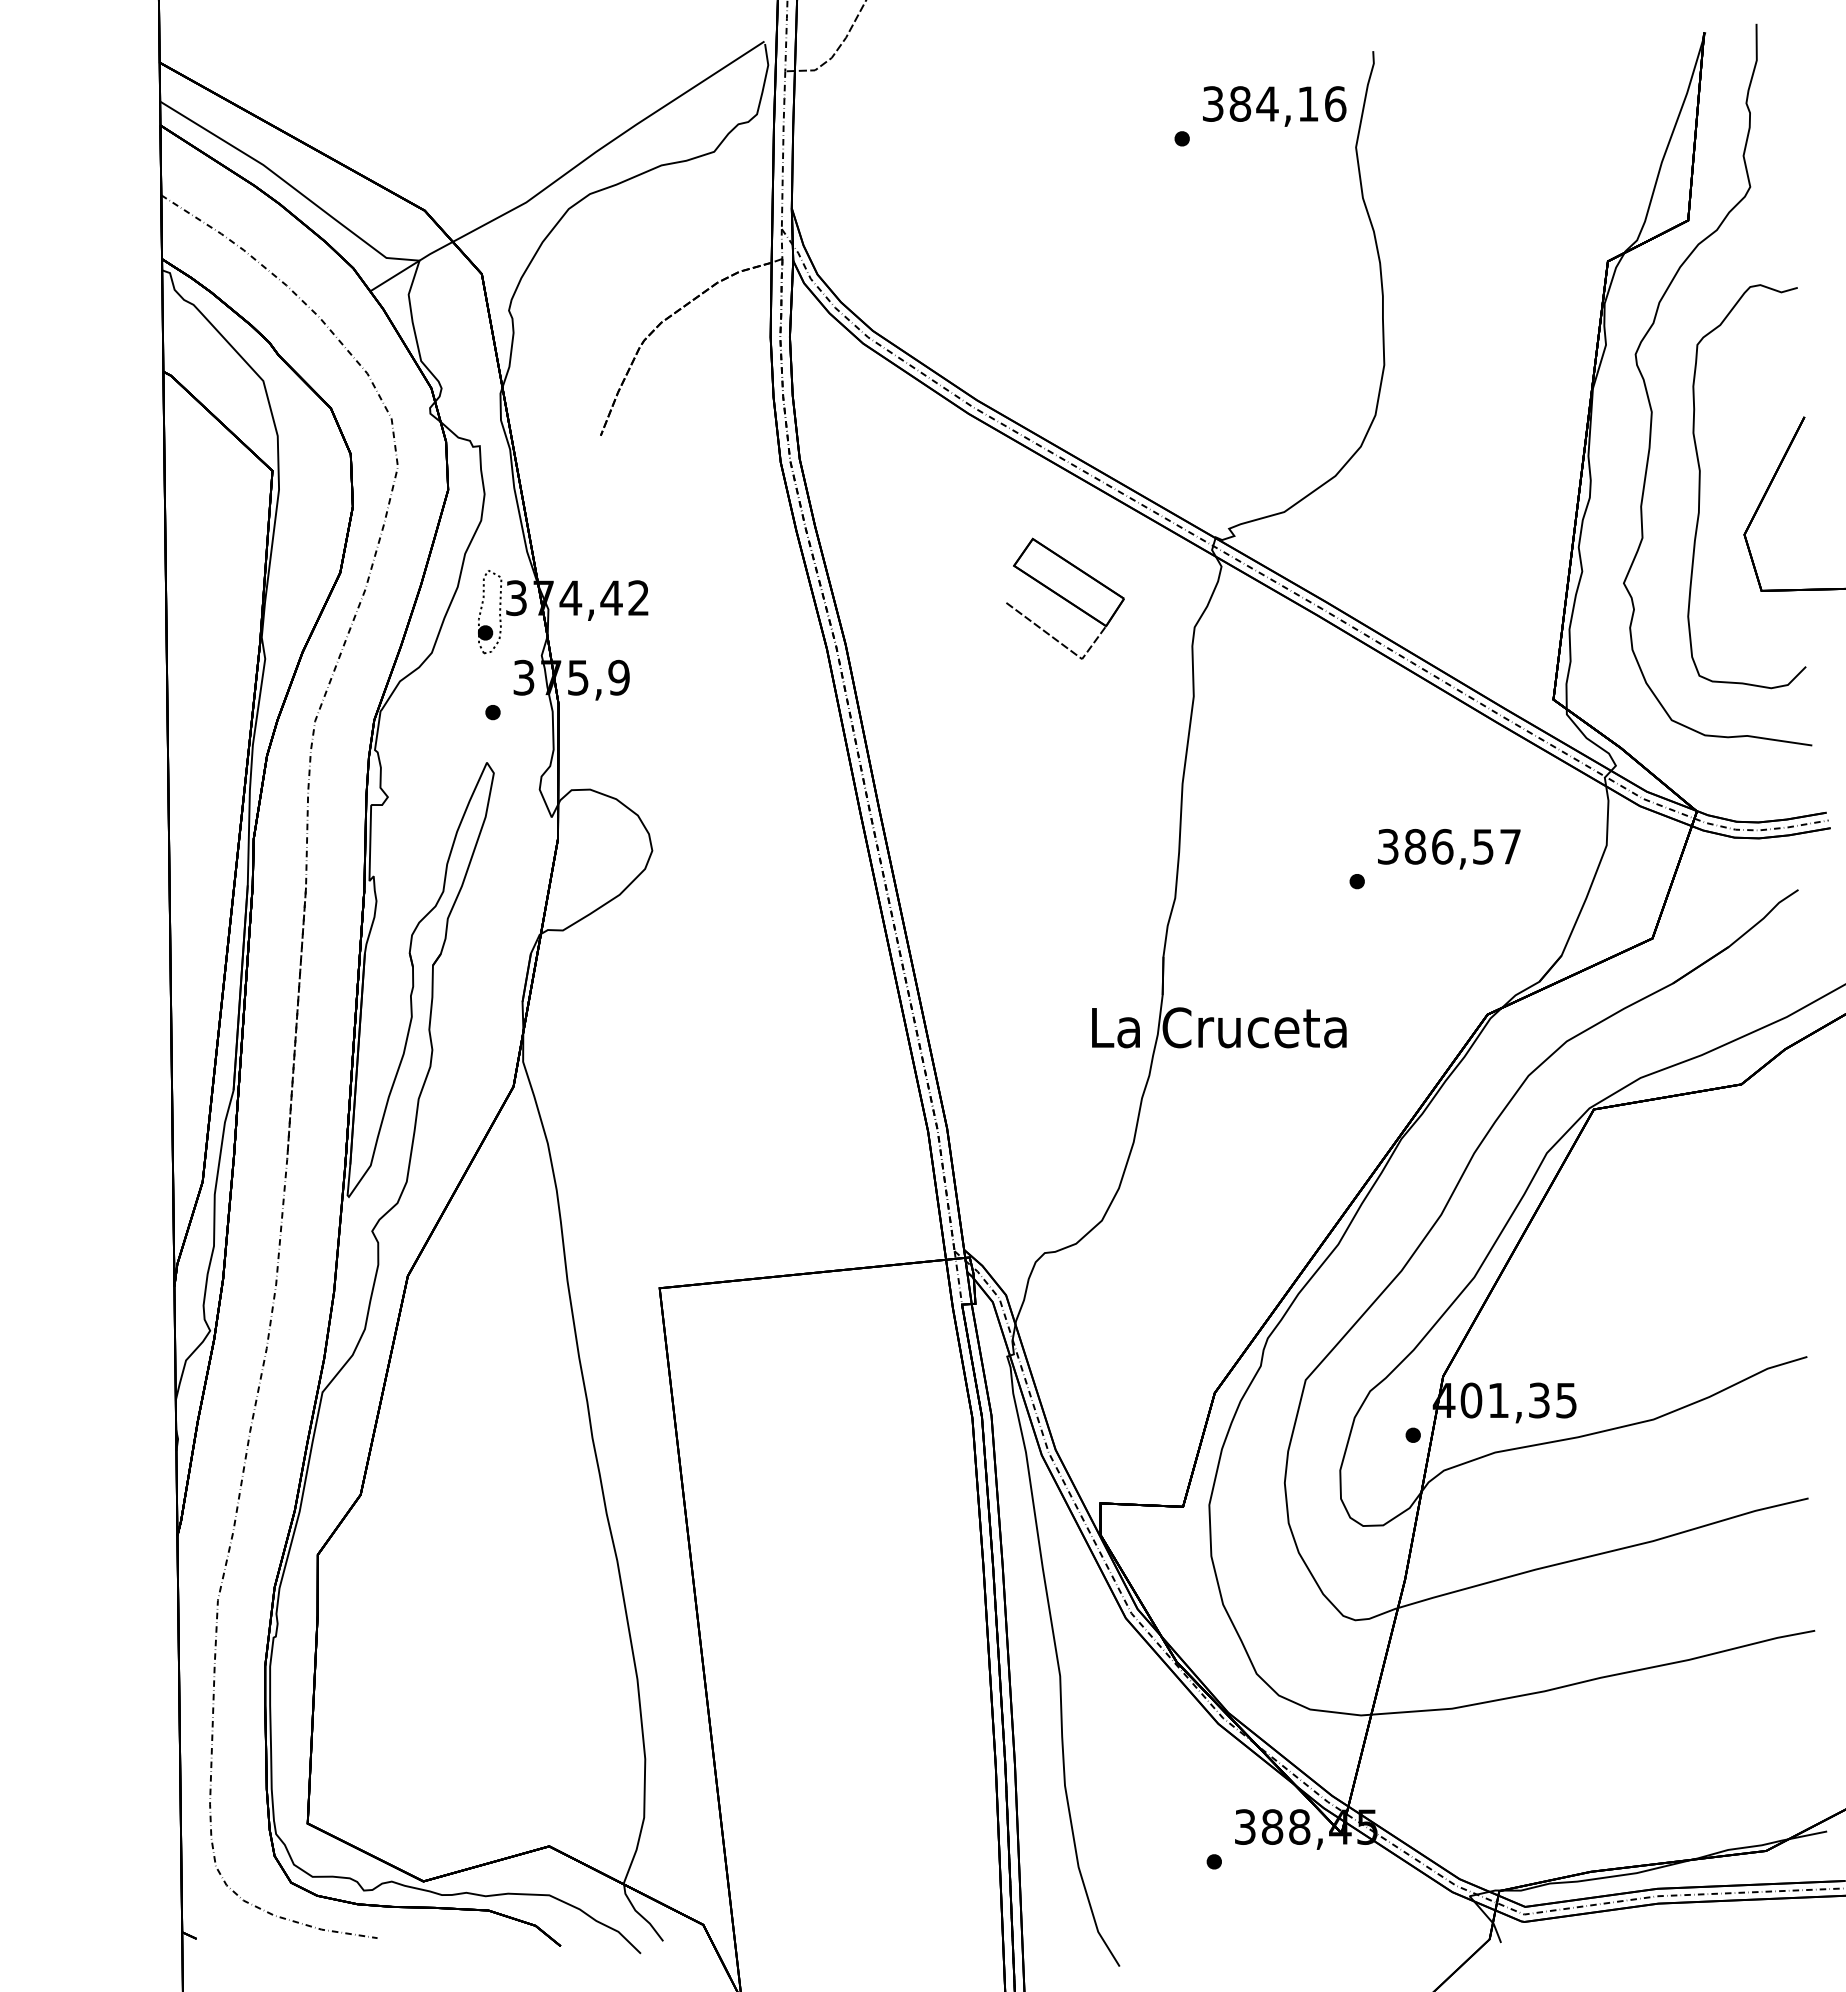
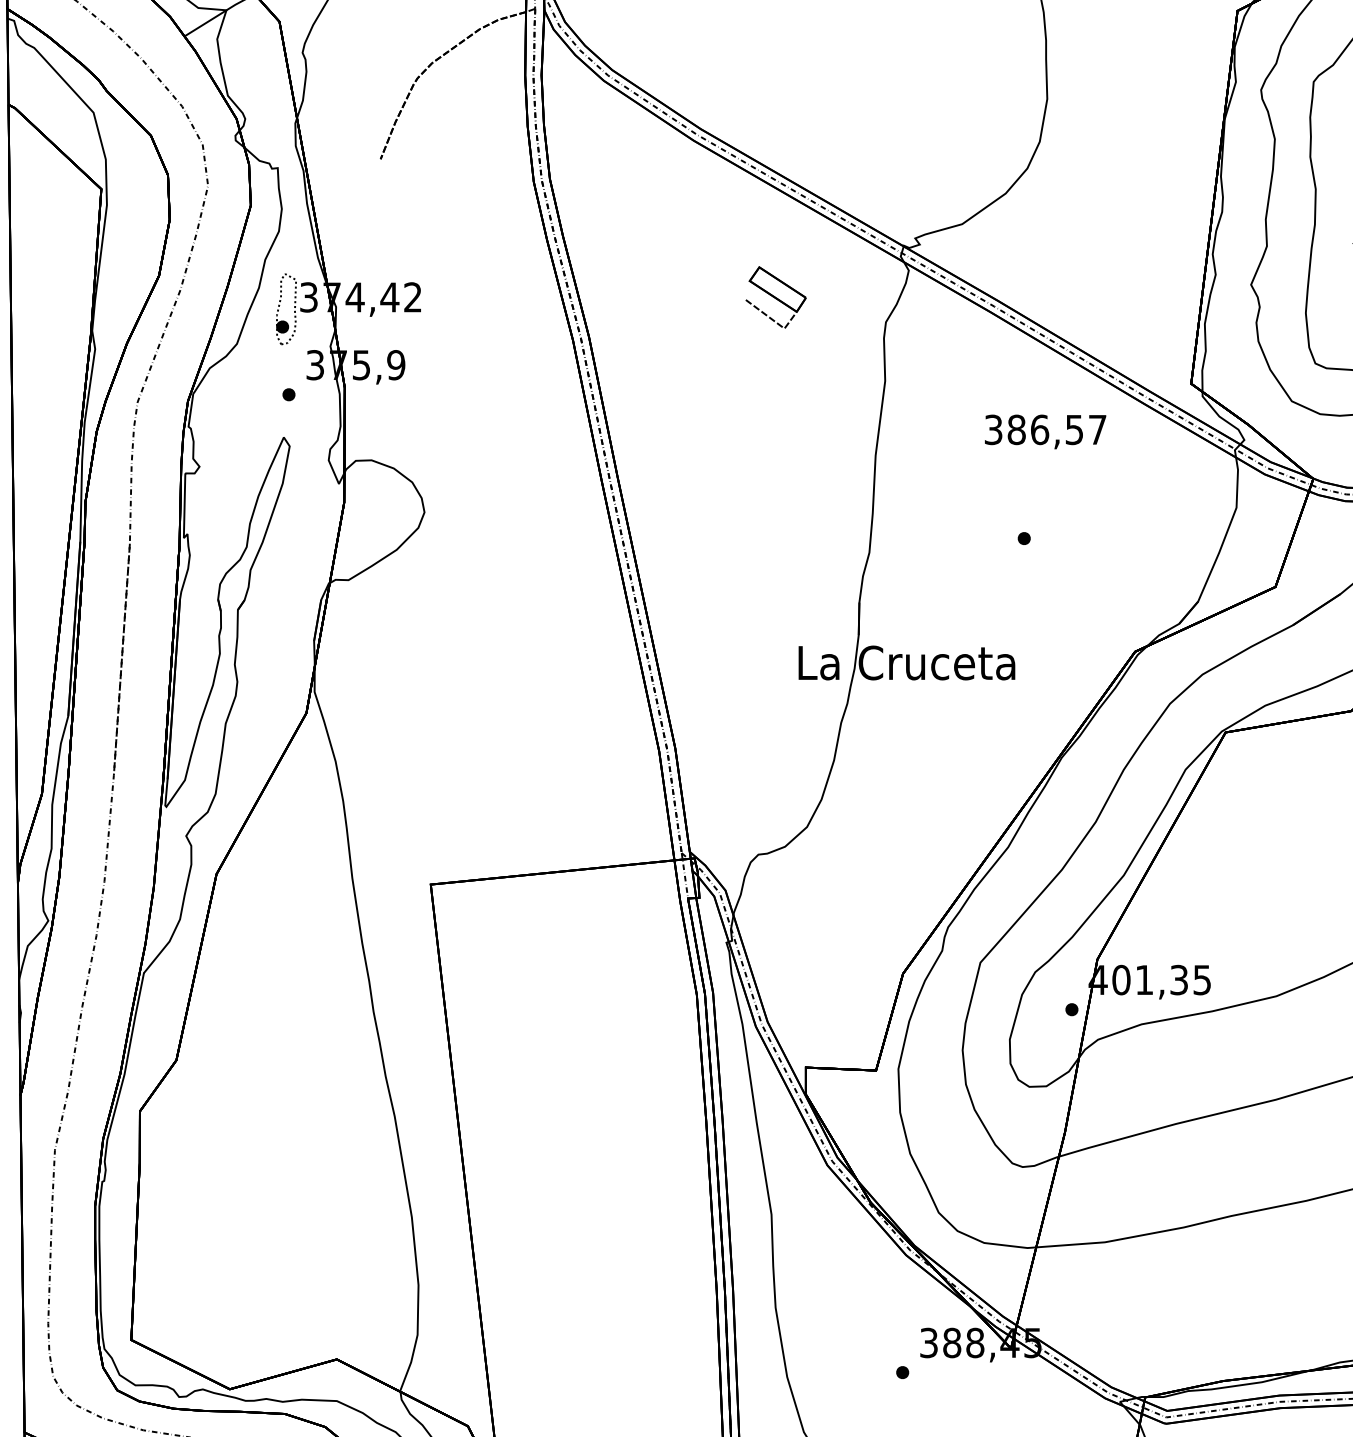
part: (1065, 598) -> (776, 297), size x0.6
text: (1449, 849) -> (1045, 432), moved

